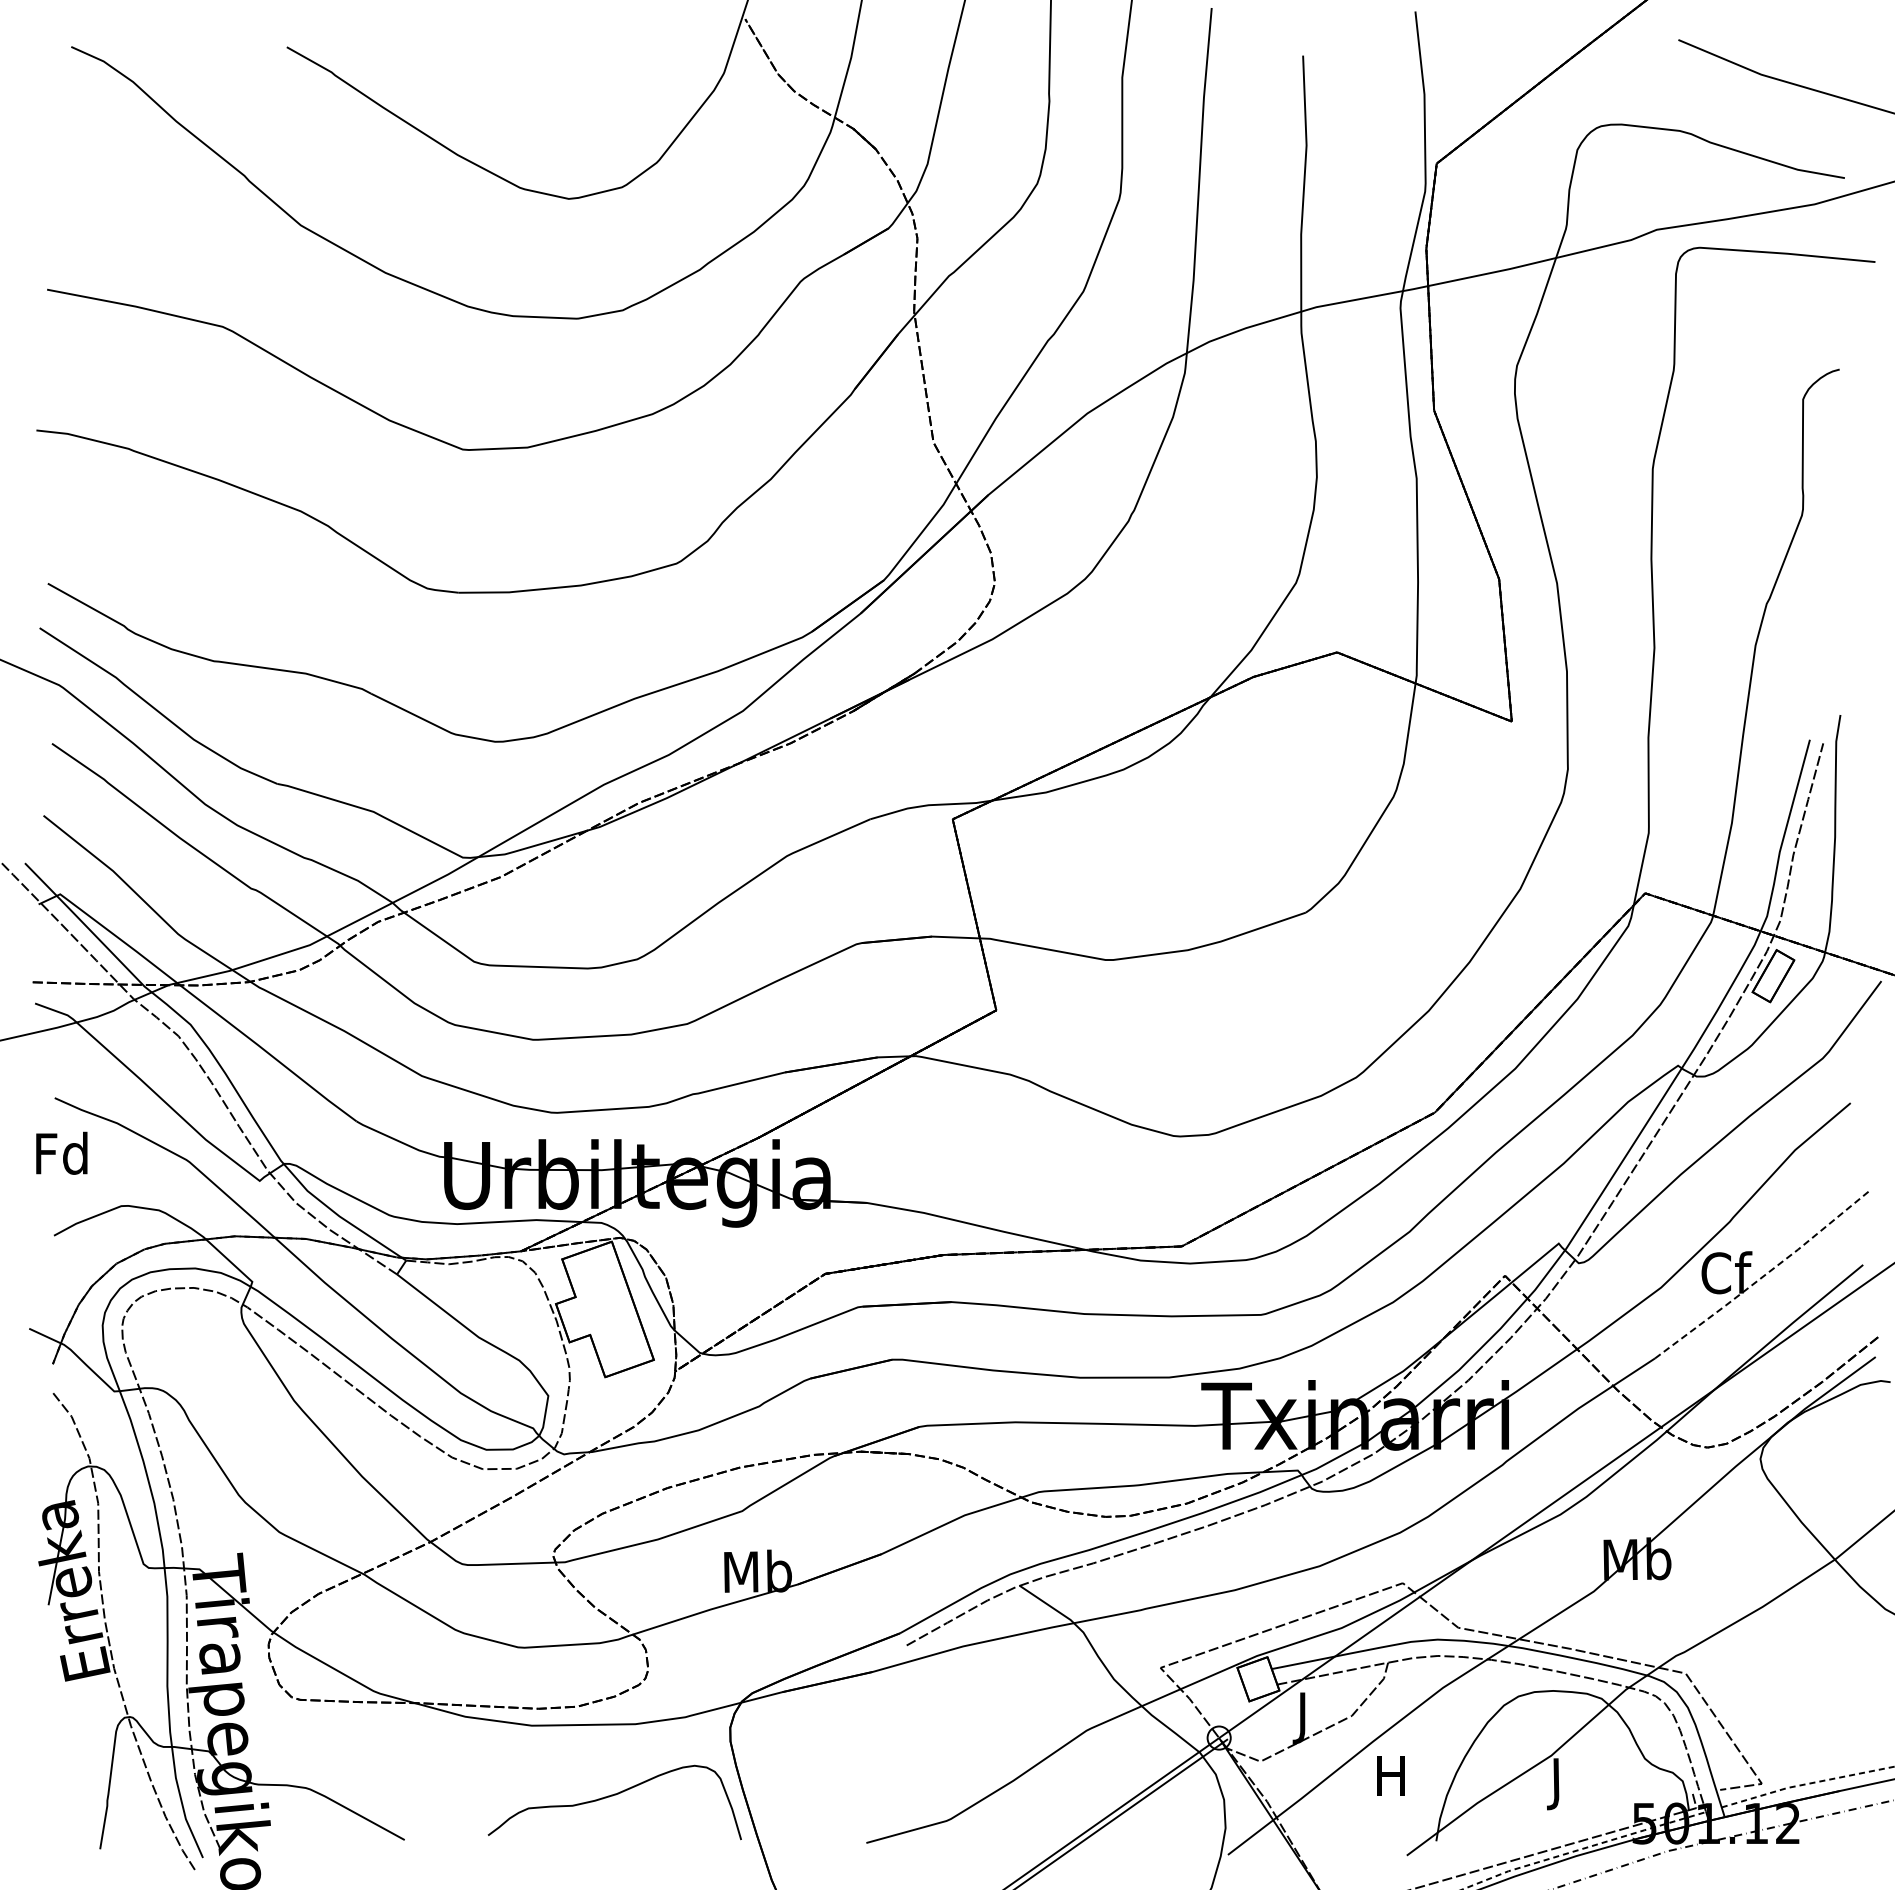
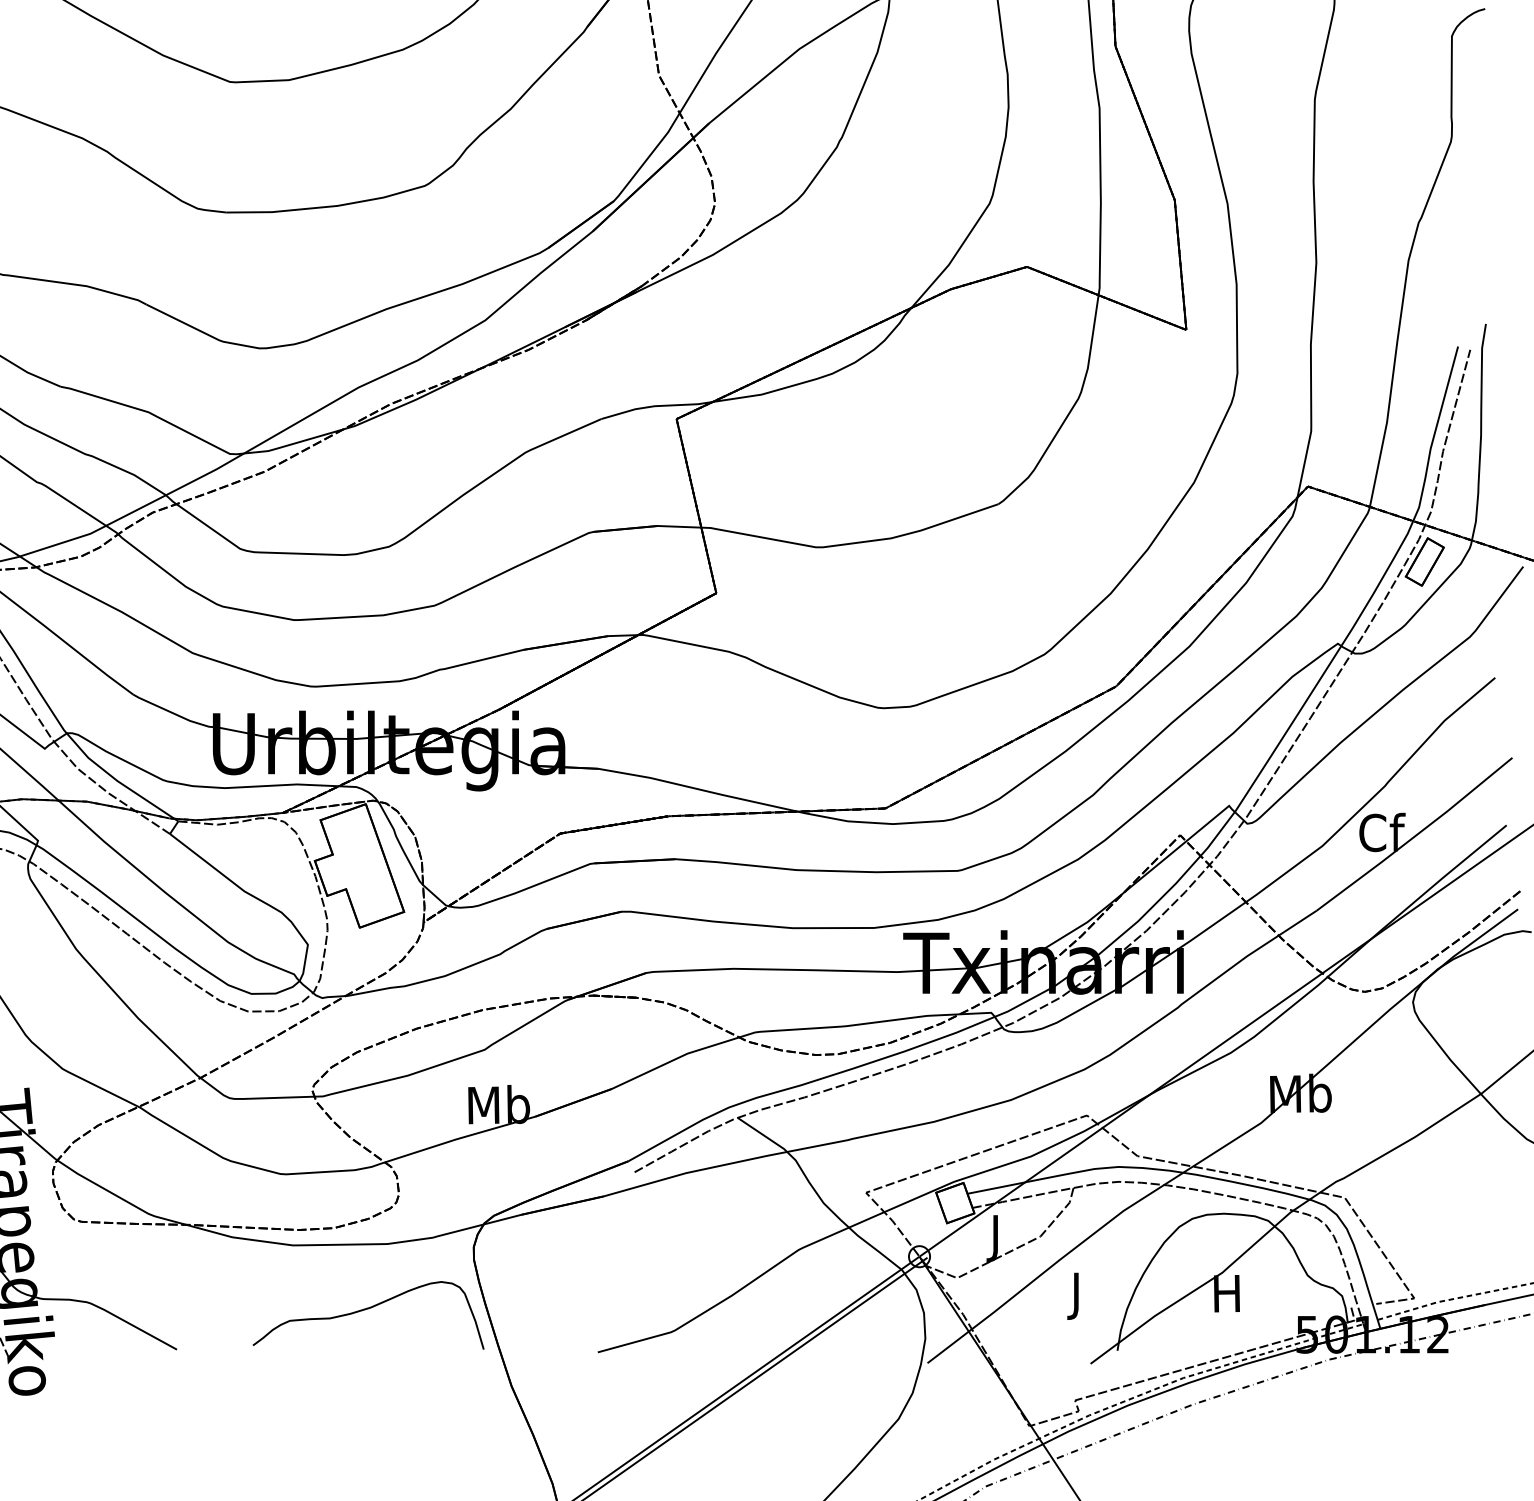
line: (1763, 1276) -> (1415, 835), dashed -> solid
text: (1390, 1781) -> (1075, 1296), H -> J
text: (1556, 1784) -> (1227, 1299), J -> H

